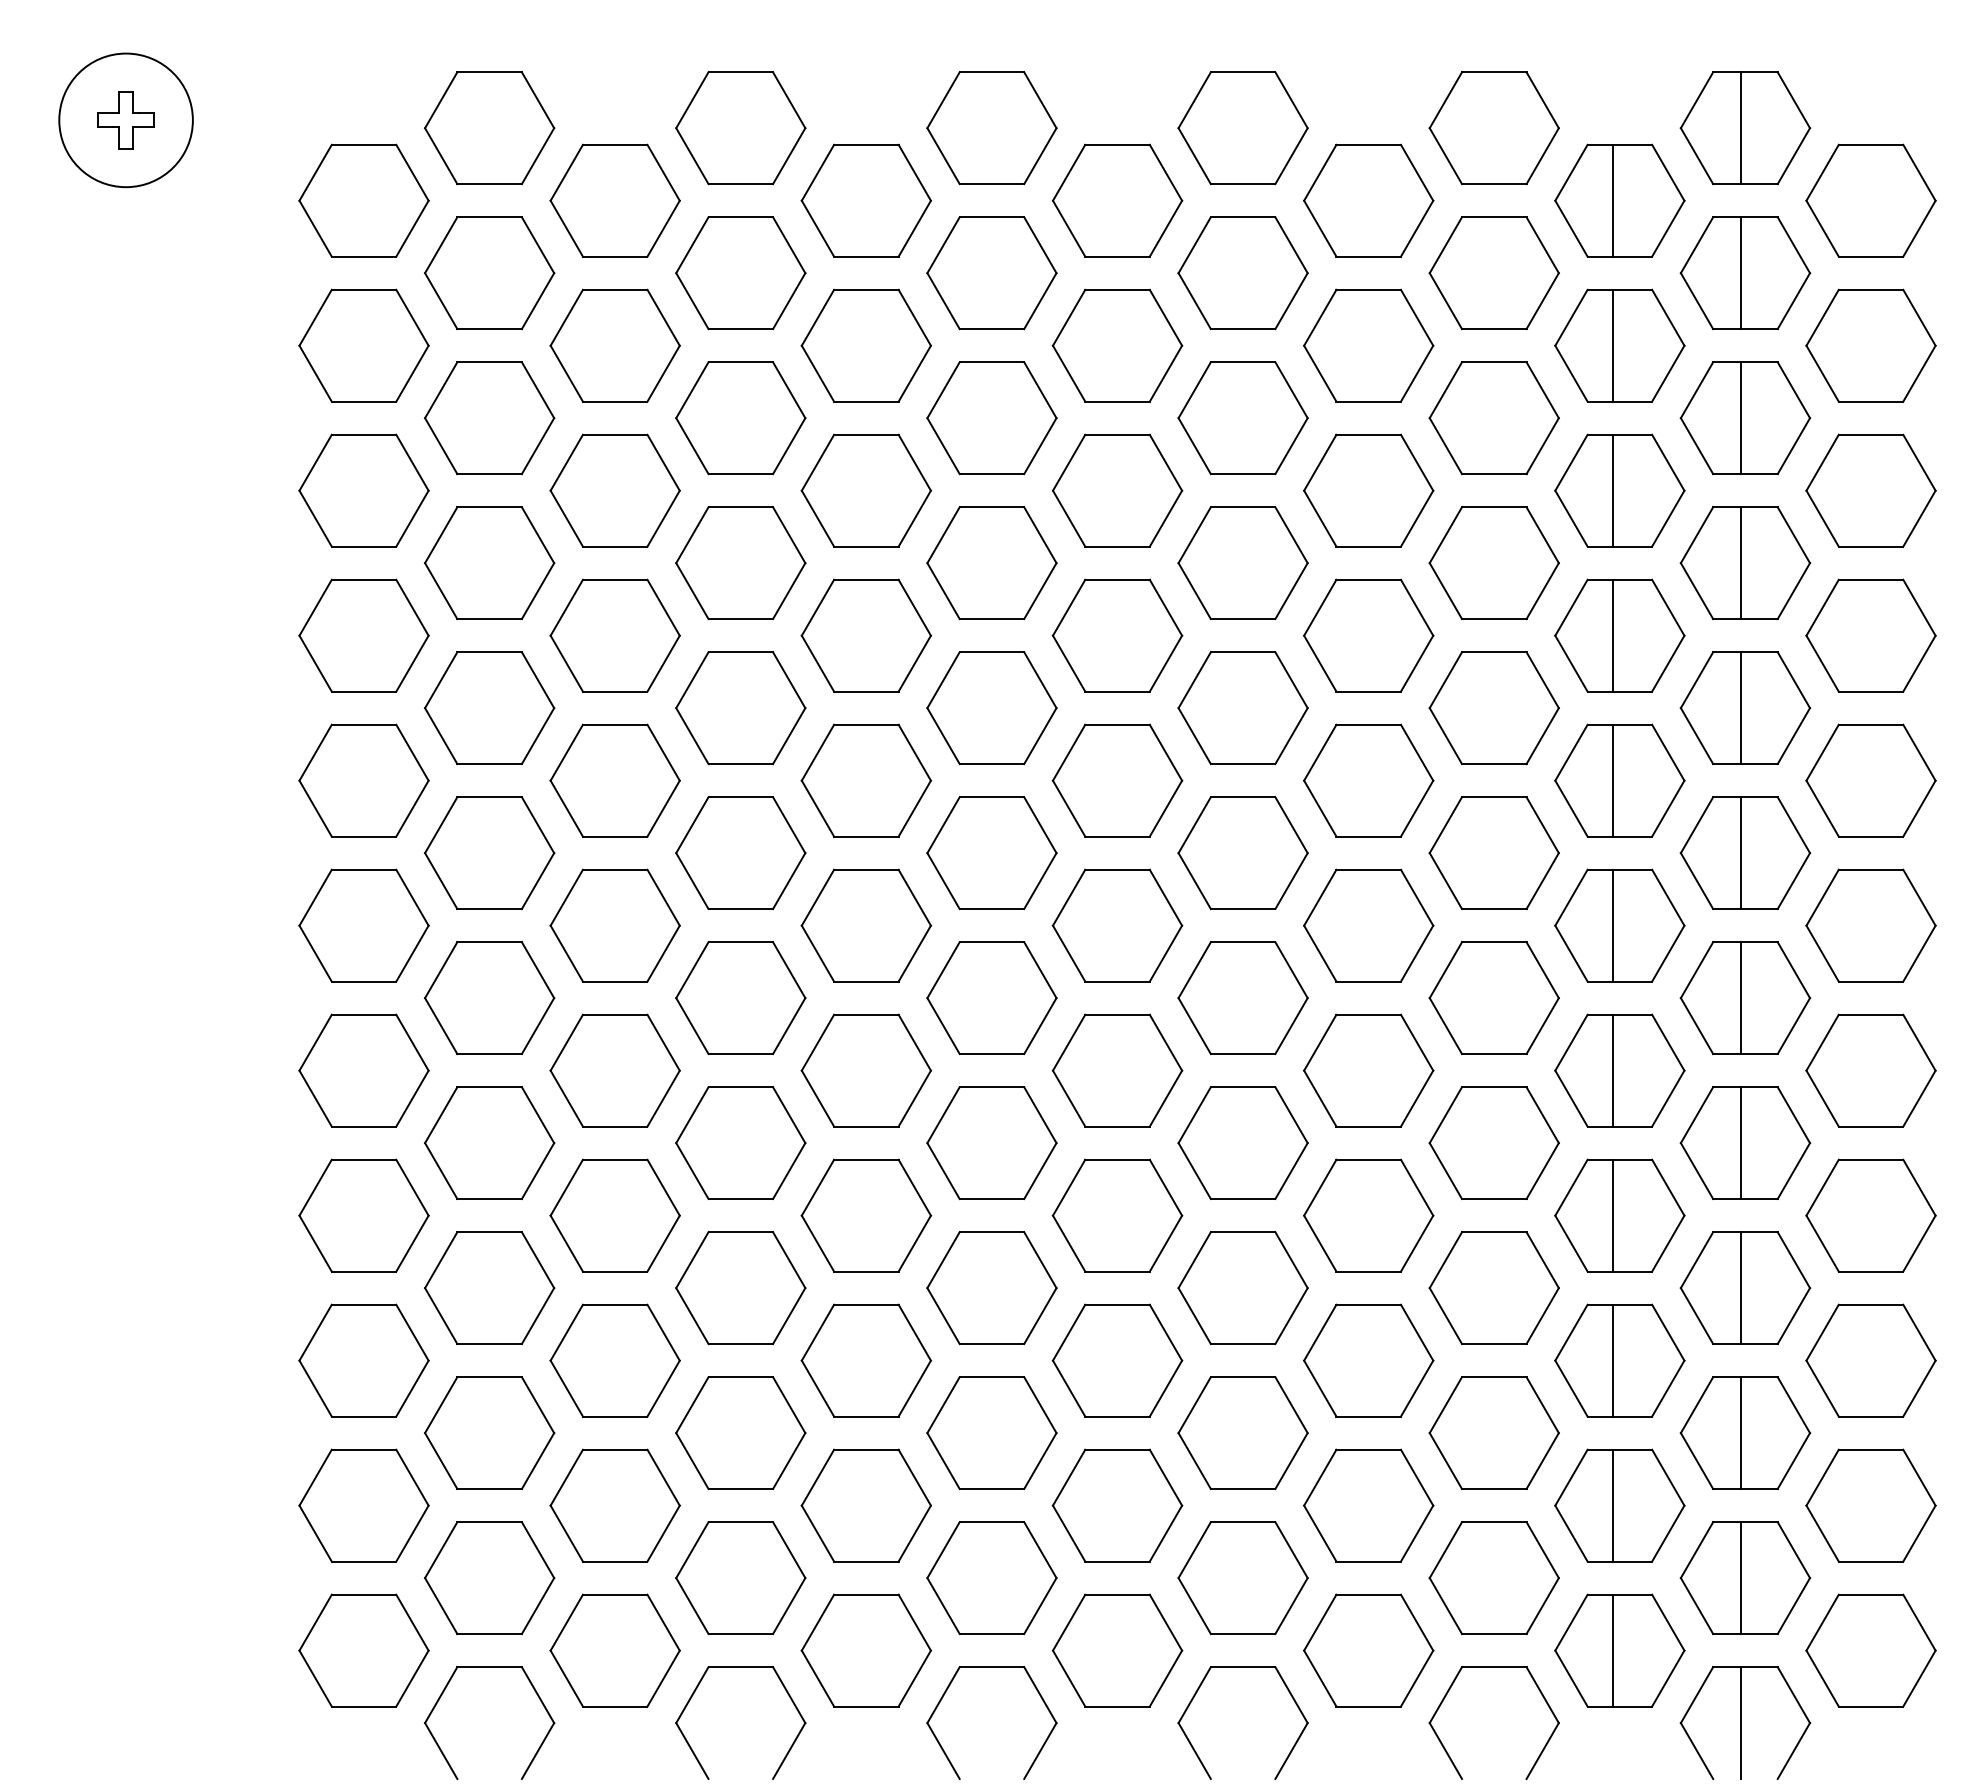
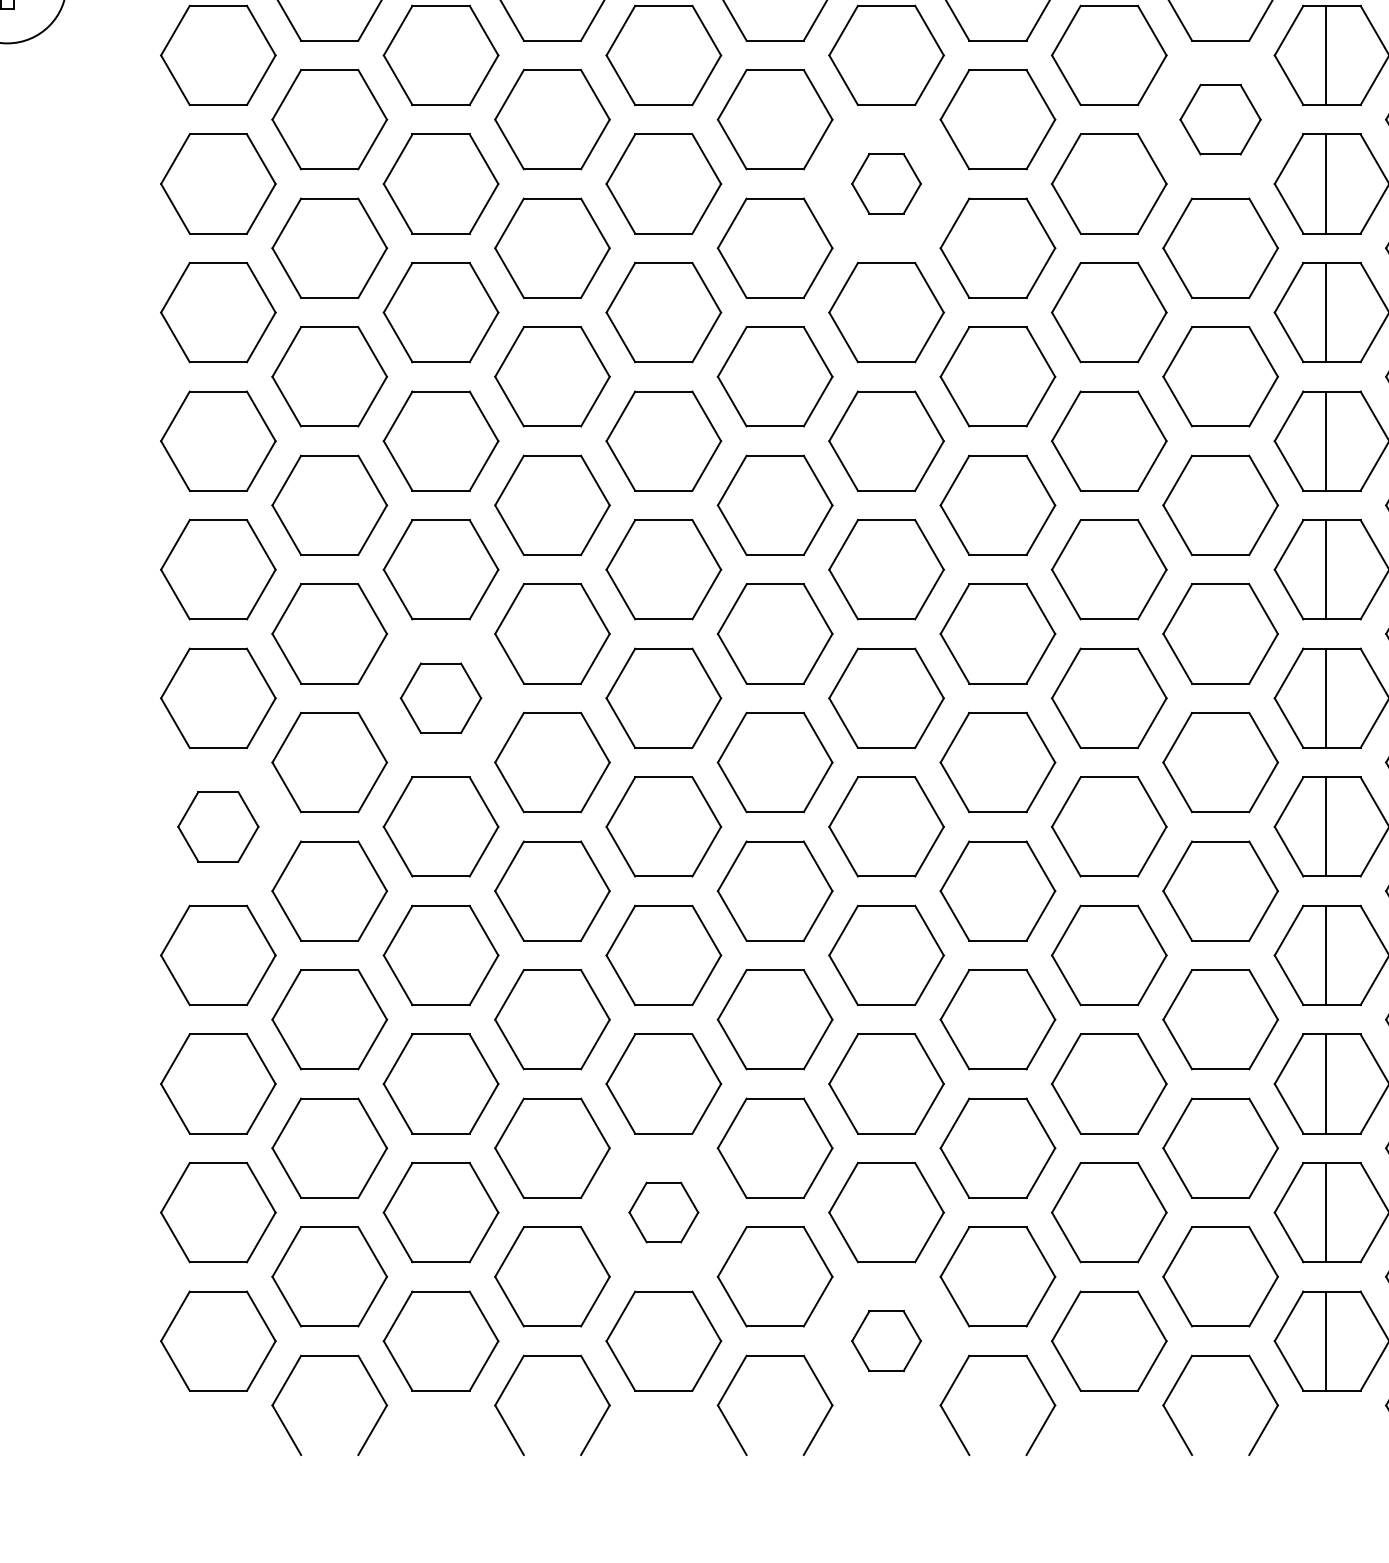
part: (1493, 273) -> (1219, 119), size x0.7
part: (1117, 345) -> (886, 183), size x0.6
part: (614, 925) -> (440, 698), size x0.7
part: (363, 1070) -> (217, 826), size x0.7
part: (866, 1505) -> (663, 1212), size x0.6
part: (1117, 1650) -> (886, 1341), size x0.6

